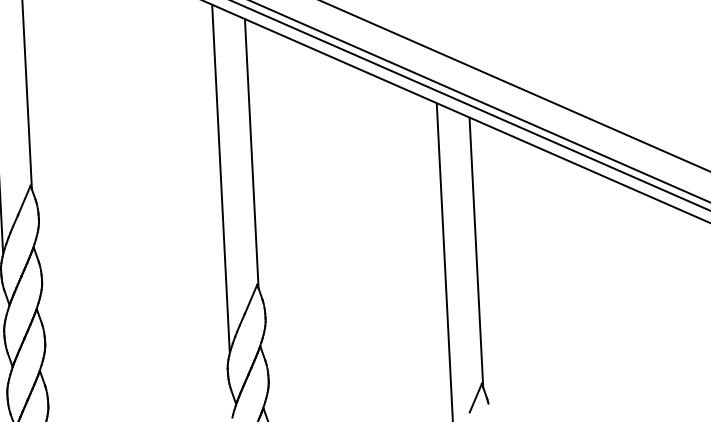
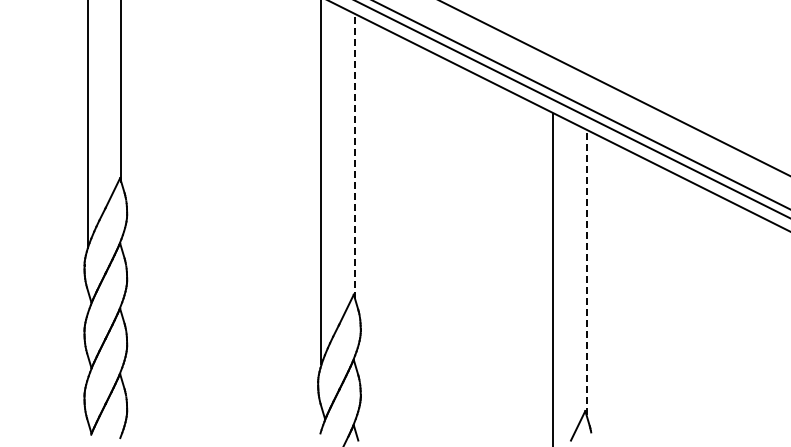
line: (252, 152) -> (355, 155), solid -> dashed
line: (476, 252) -> (586, 272), solid -> dashed

